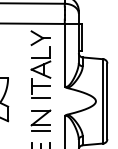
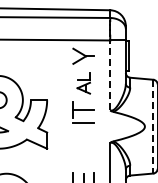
line: (65, 55) -> (110, 75), solid -> dashed
part: (40, 62) -> (83, 83), size x0.6
line: (103, 101) -> (153, 126), solid -> dashed
part: (40, 120) -> (83, 147), removed

